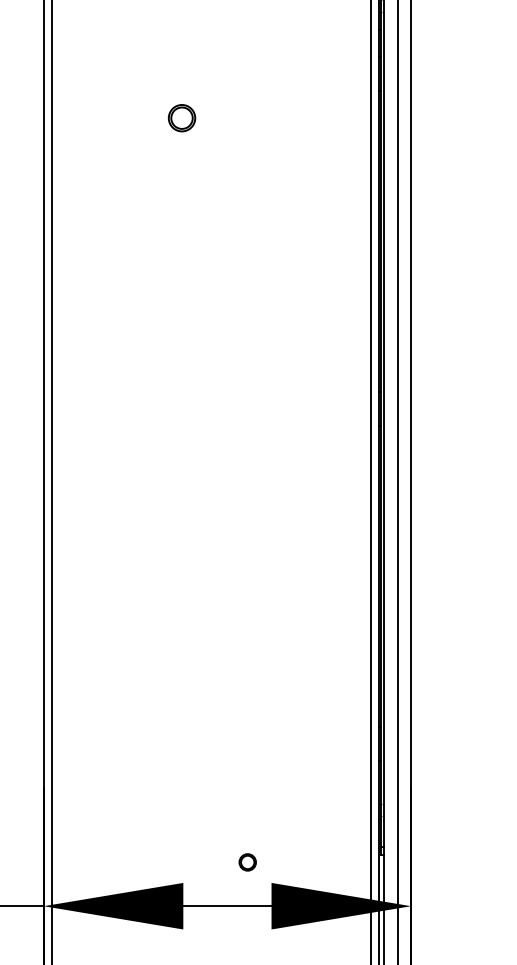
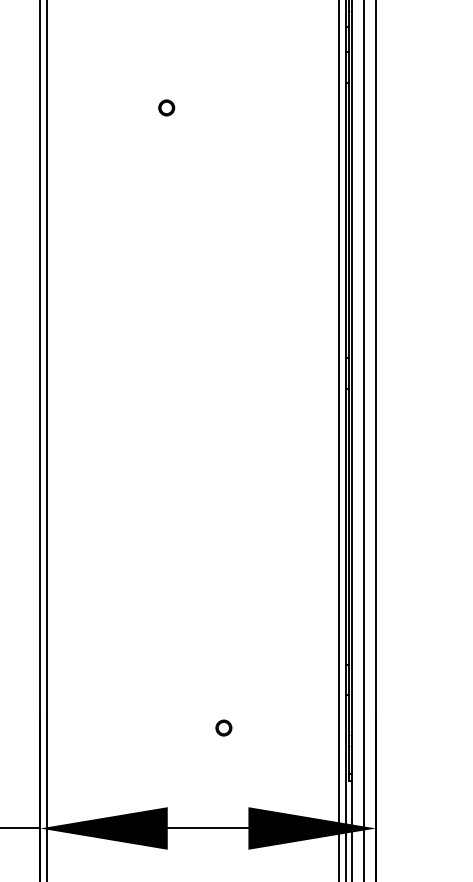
circle: (182, 118) -> (166, 108), size x0.62
circle: (247, 862) -> (223, 728), moved

